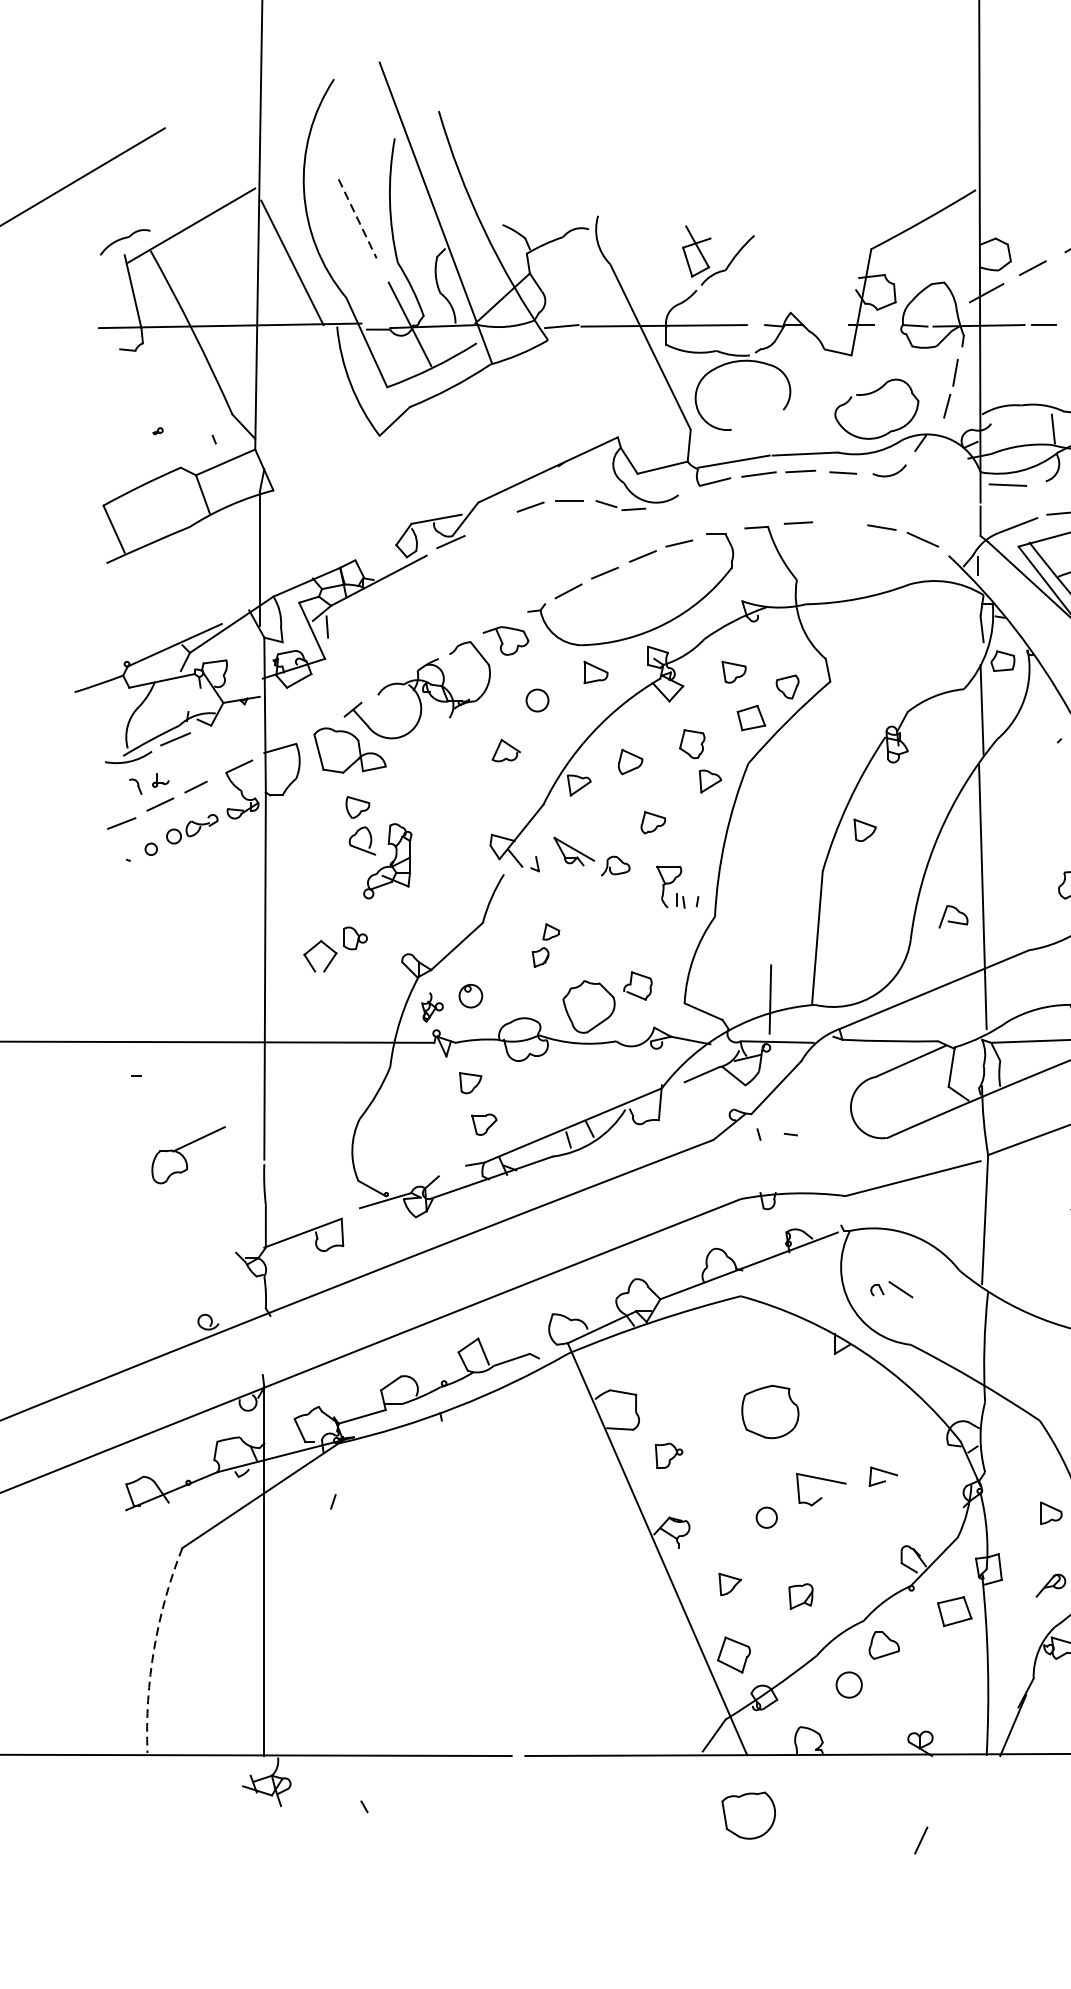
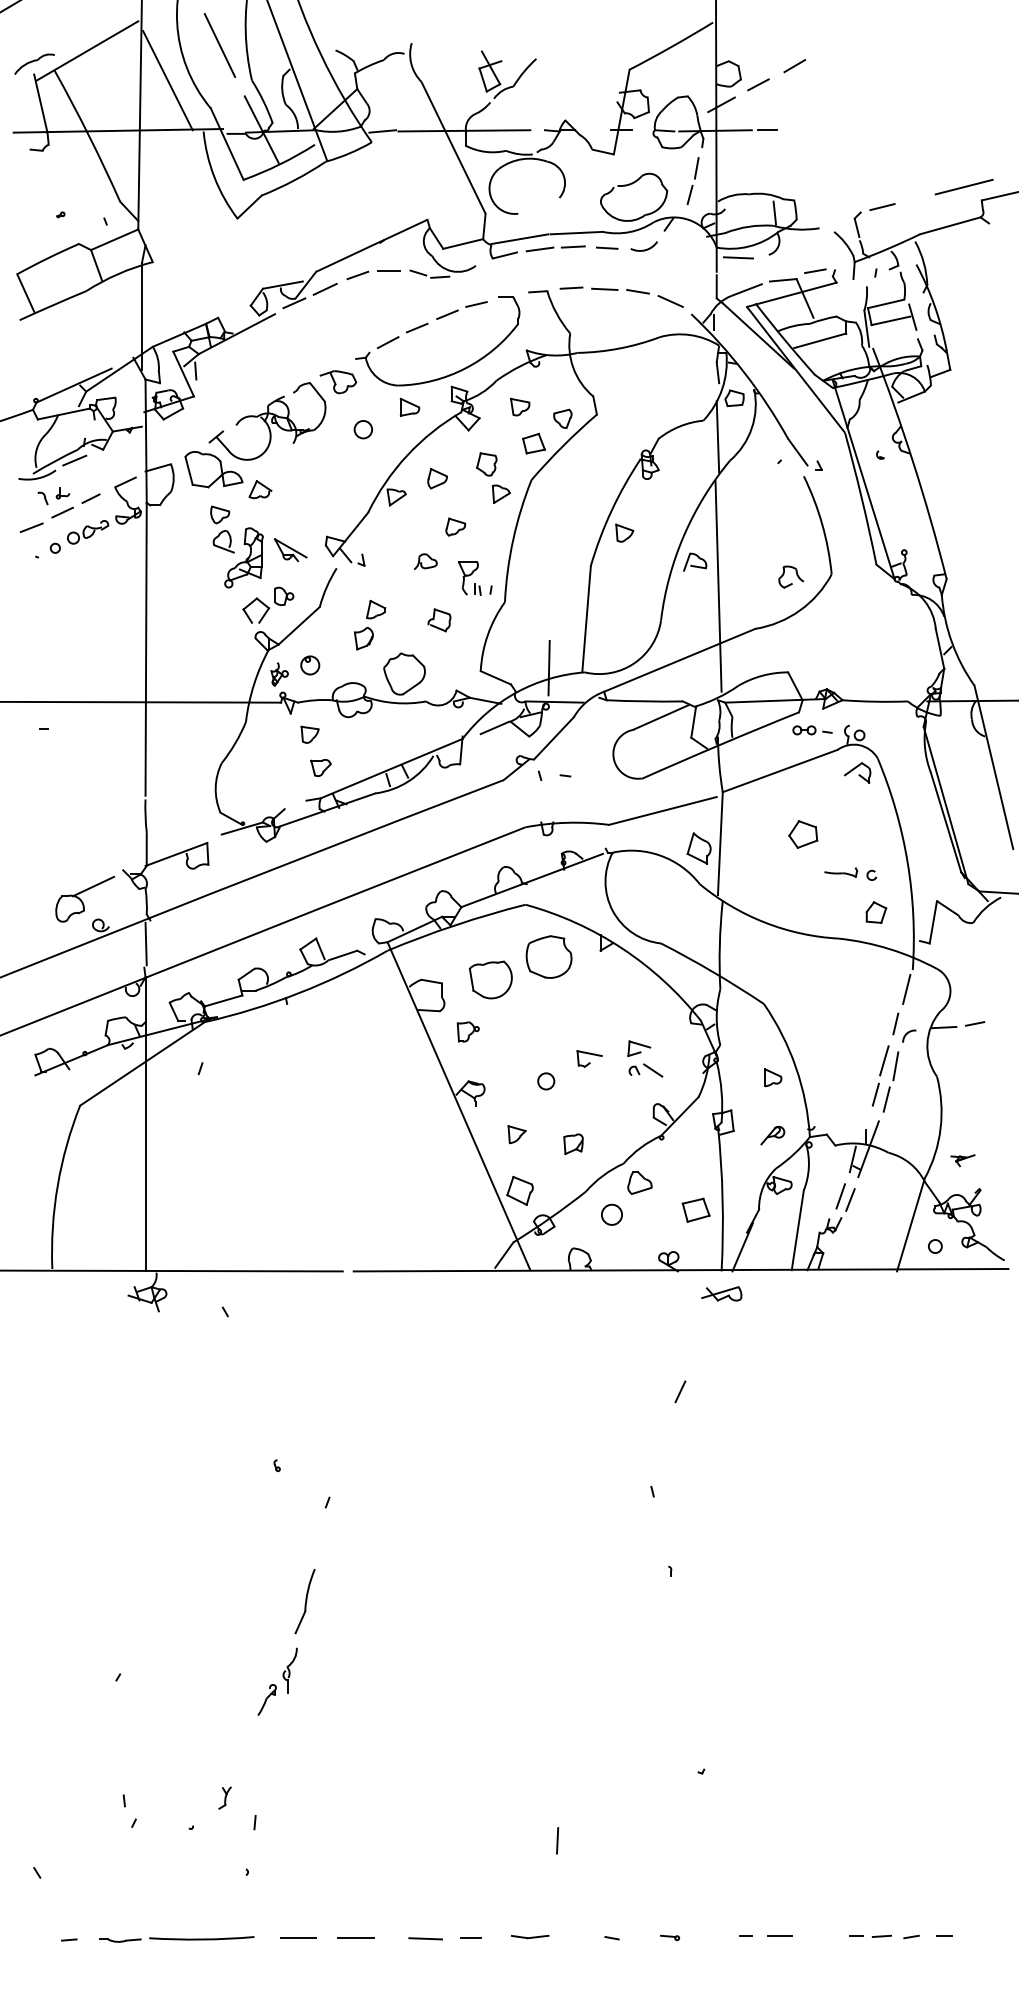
line: (357, 218) -> (219, 45), dashed -> solid
line: (488, 523) -> (324, 288), added
line: (839, 523) -> (604, 288), added
part: (506, 750) -> (260, 489), moved
part: (574, 850) -> (290, 549), moved
part: (953, 915) -> (695, 561), moved
part: (546, 944) -> (370, 624), size x1.43
part: (335, 948) -> (268, 604), moved
part: (637, 986) -> (439, 620), moved
part: (189, 1154) -> (85, 898), moved
part: (957, 1225) -> (698, 848), added
part: (891, 1289) -> (645, 1070), moved
line: (264, 1344) -> (145, 943), added
part: (769, 1411) -> (548, 956), moved
part: (821, 1489) -> (589, 1058), size x0.62
part: (953, 1610) -> (695, 1209), moved
arc: (153, 1648) -> (57, 1185), dashed -> solid
part: (986, 1783) -> (721, 1293), added
part: (748, 1815) -> (490, 979), moved
line: (921, 1840) -> (680, 1391), moved

